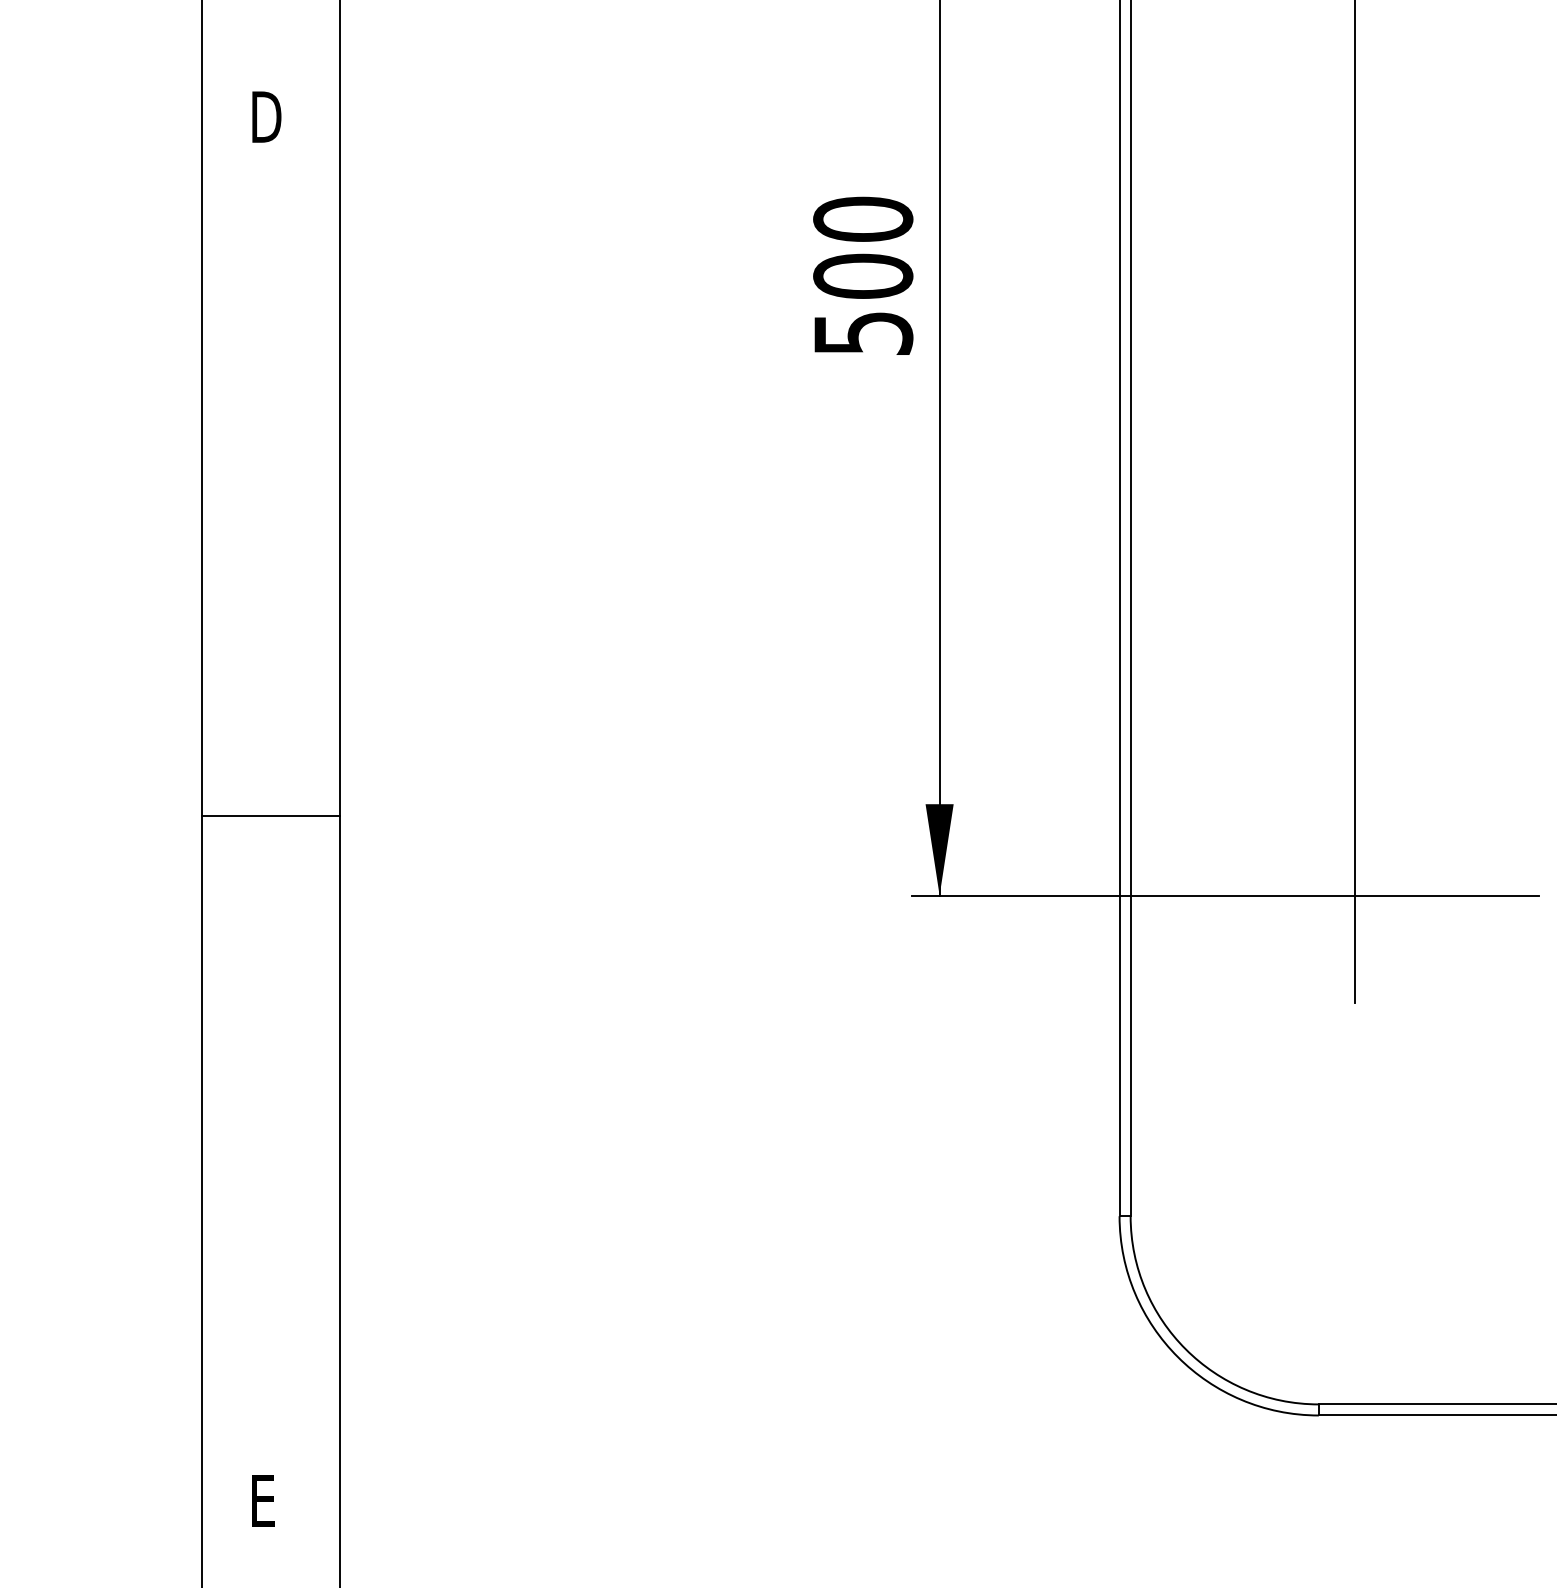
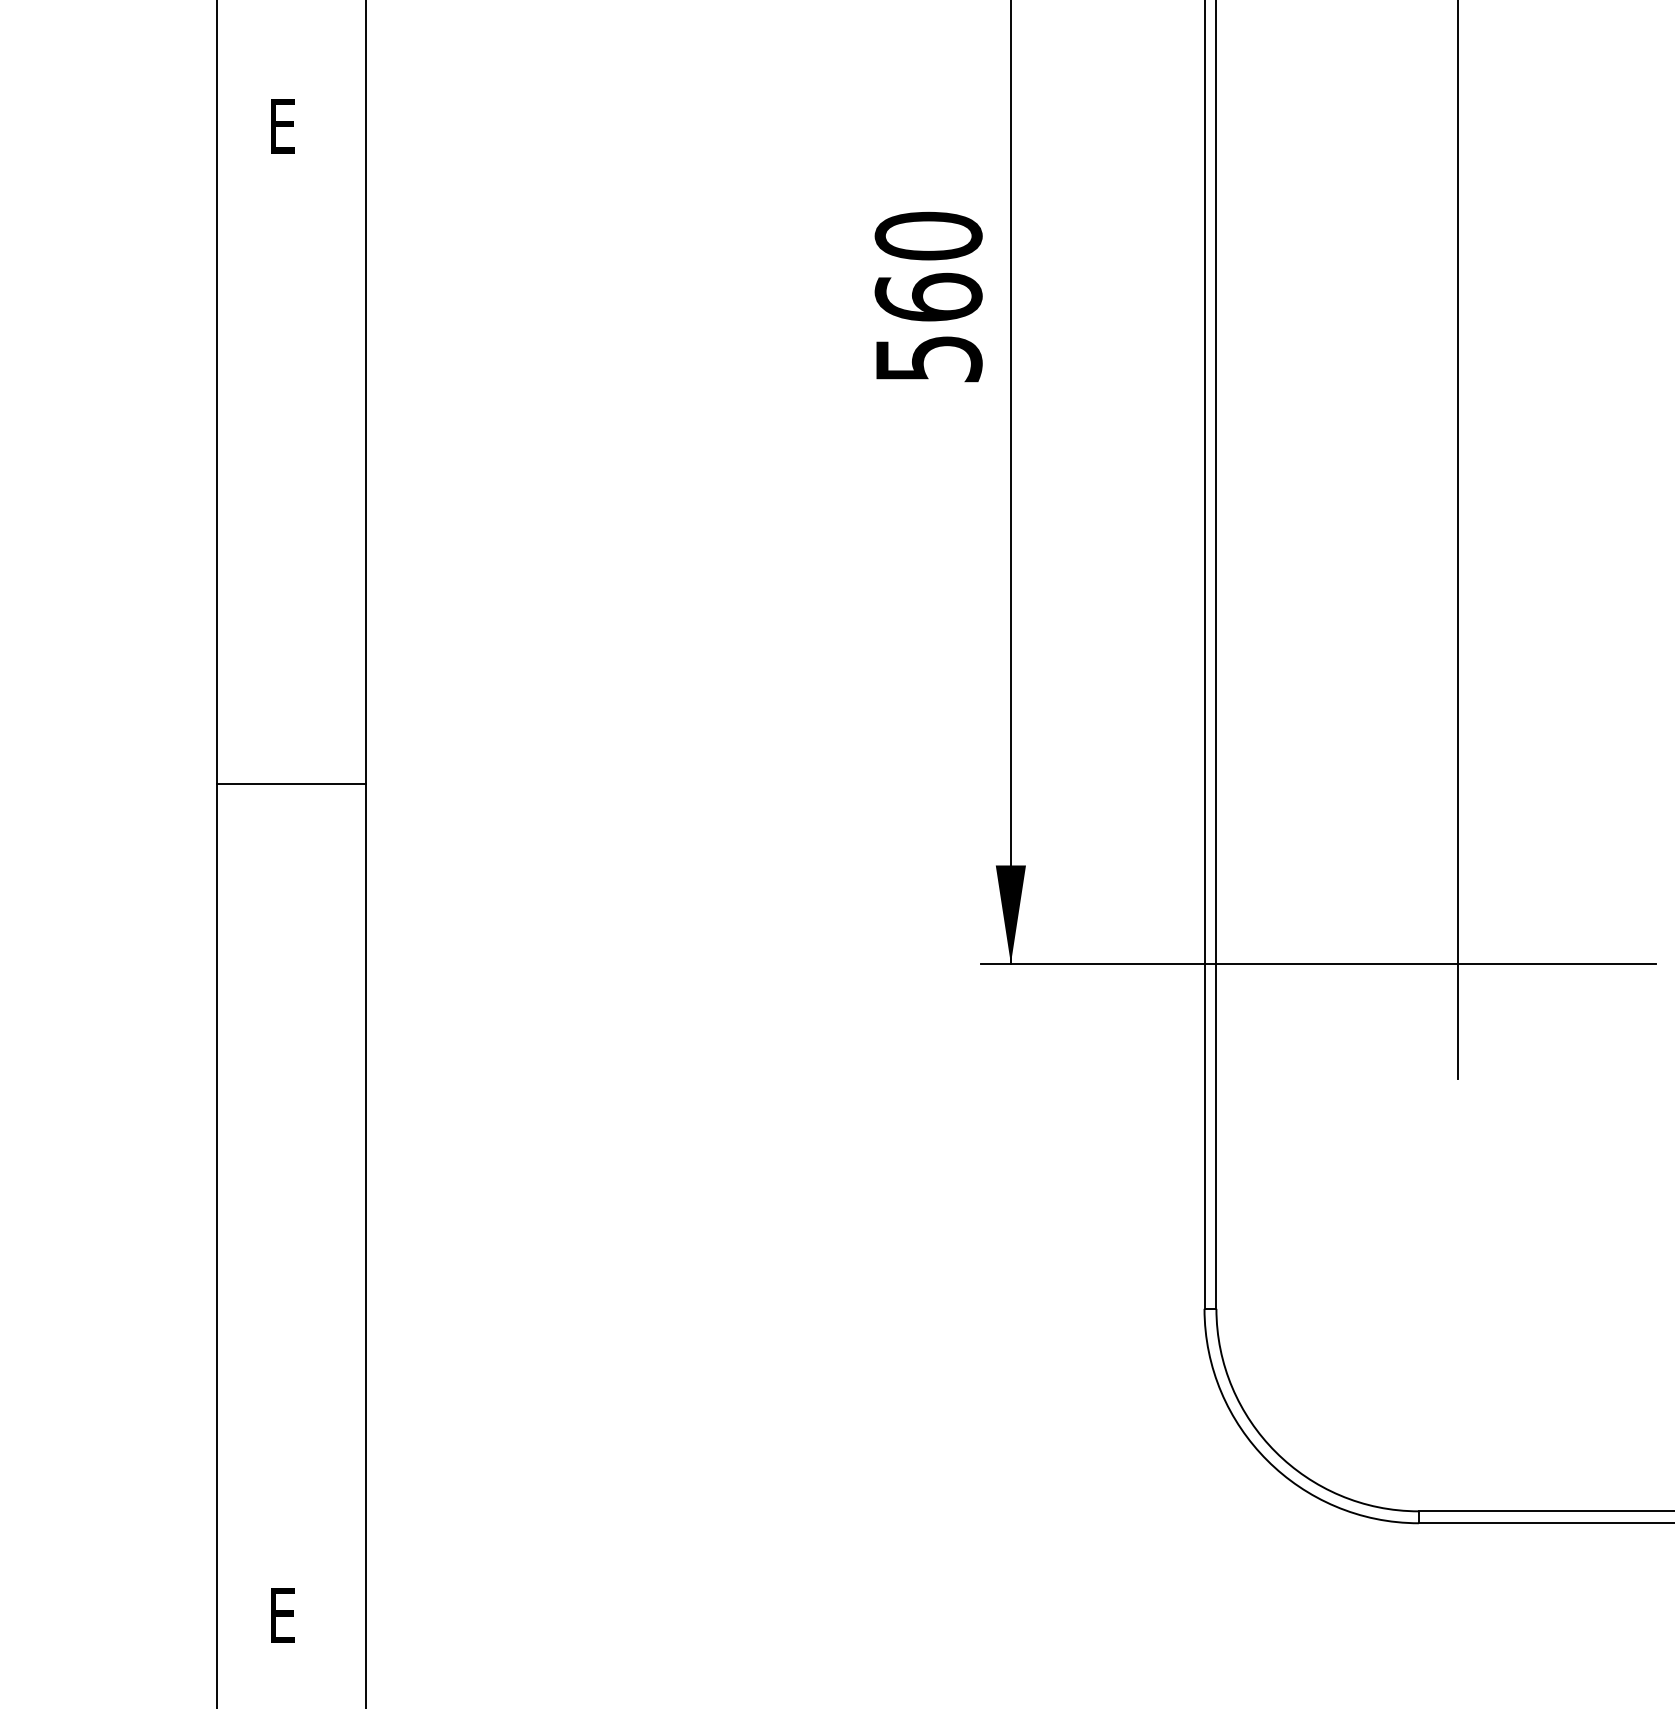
text: (266, 116) -> (286, 125), D -> E
text: (863, 275) -> (928, 296), 500 -> 560
line: (270, 815) -> (290, 783), moved

